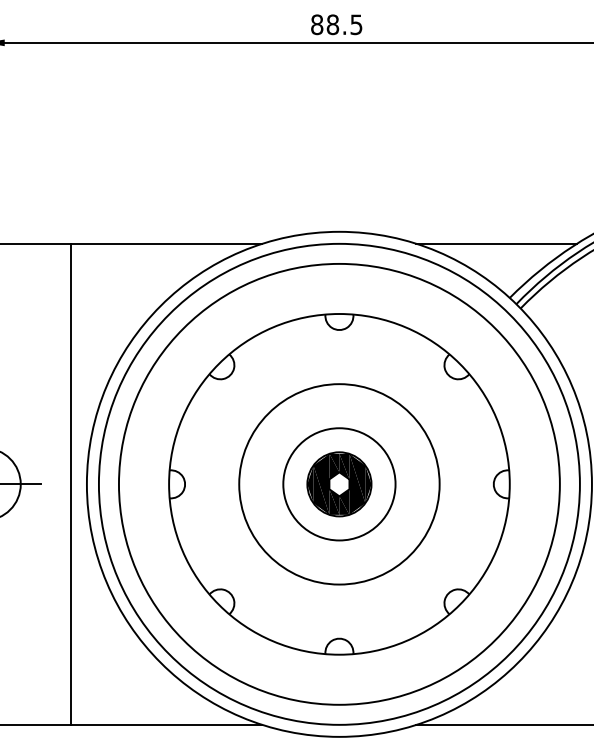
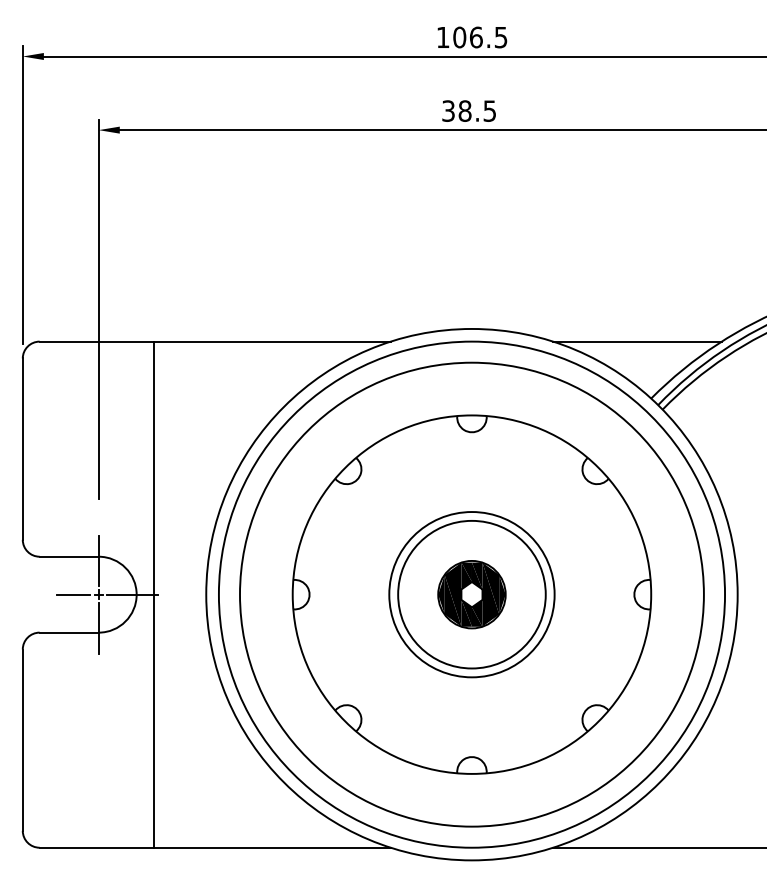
text: (317, 24) -> (448, 110), 88.5 -> 38.5
line: (70, 484) -> (153, 594), moved
circle: (338, 484) -> (471, 594), size x0.7
circle: (338, 484) -> (471, 594), size x1.4

